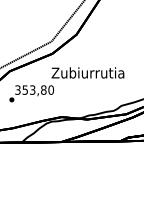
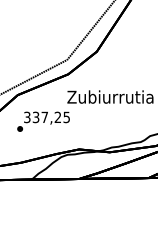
text: (38, 89) -> (51, 116), 353,80 -> 337,25

